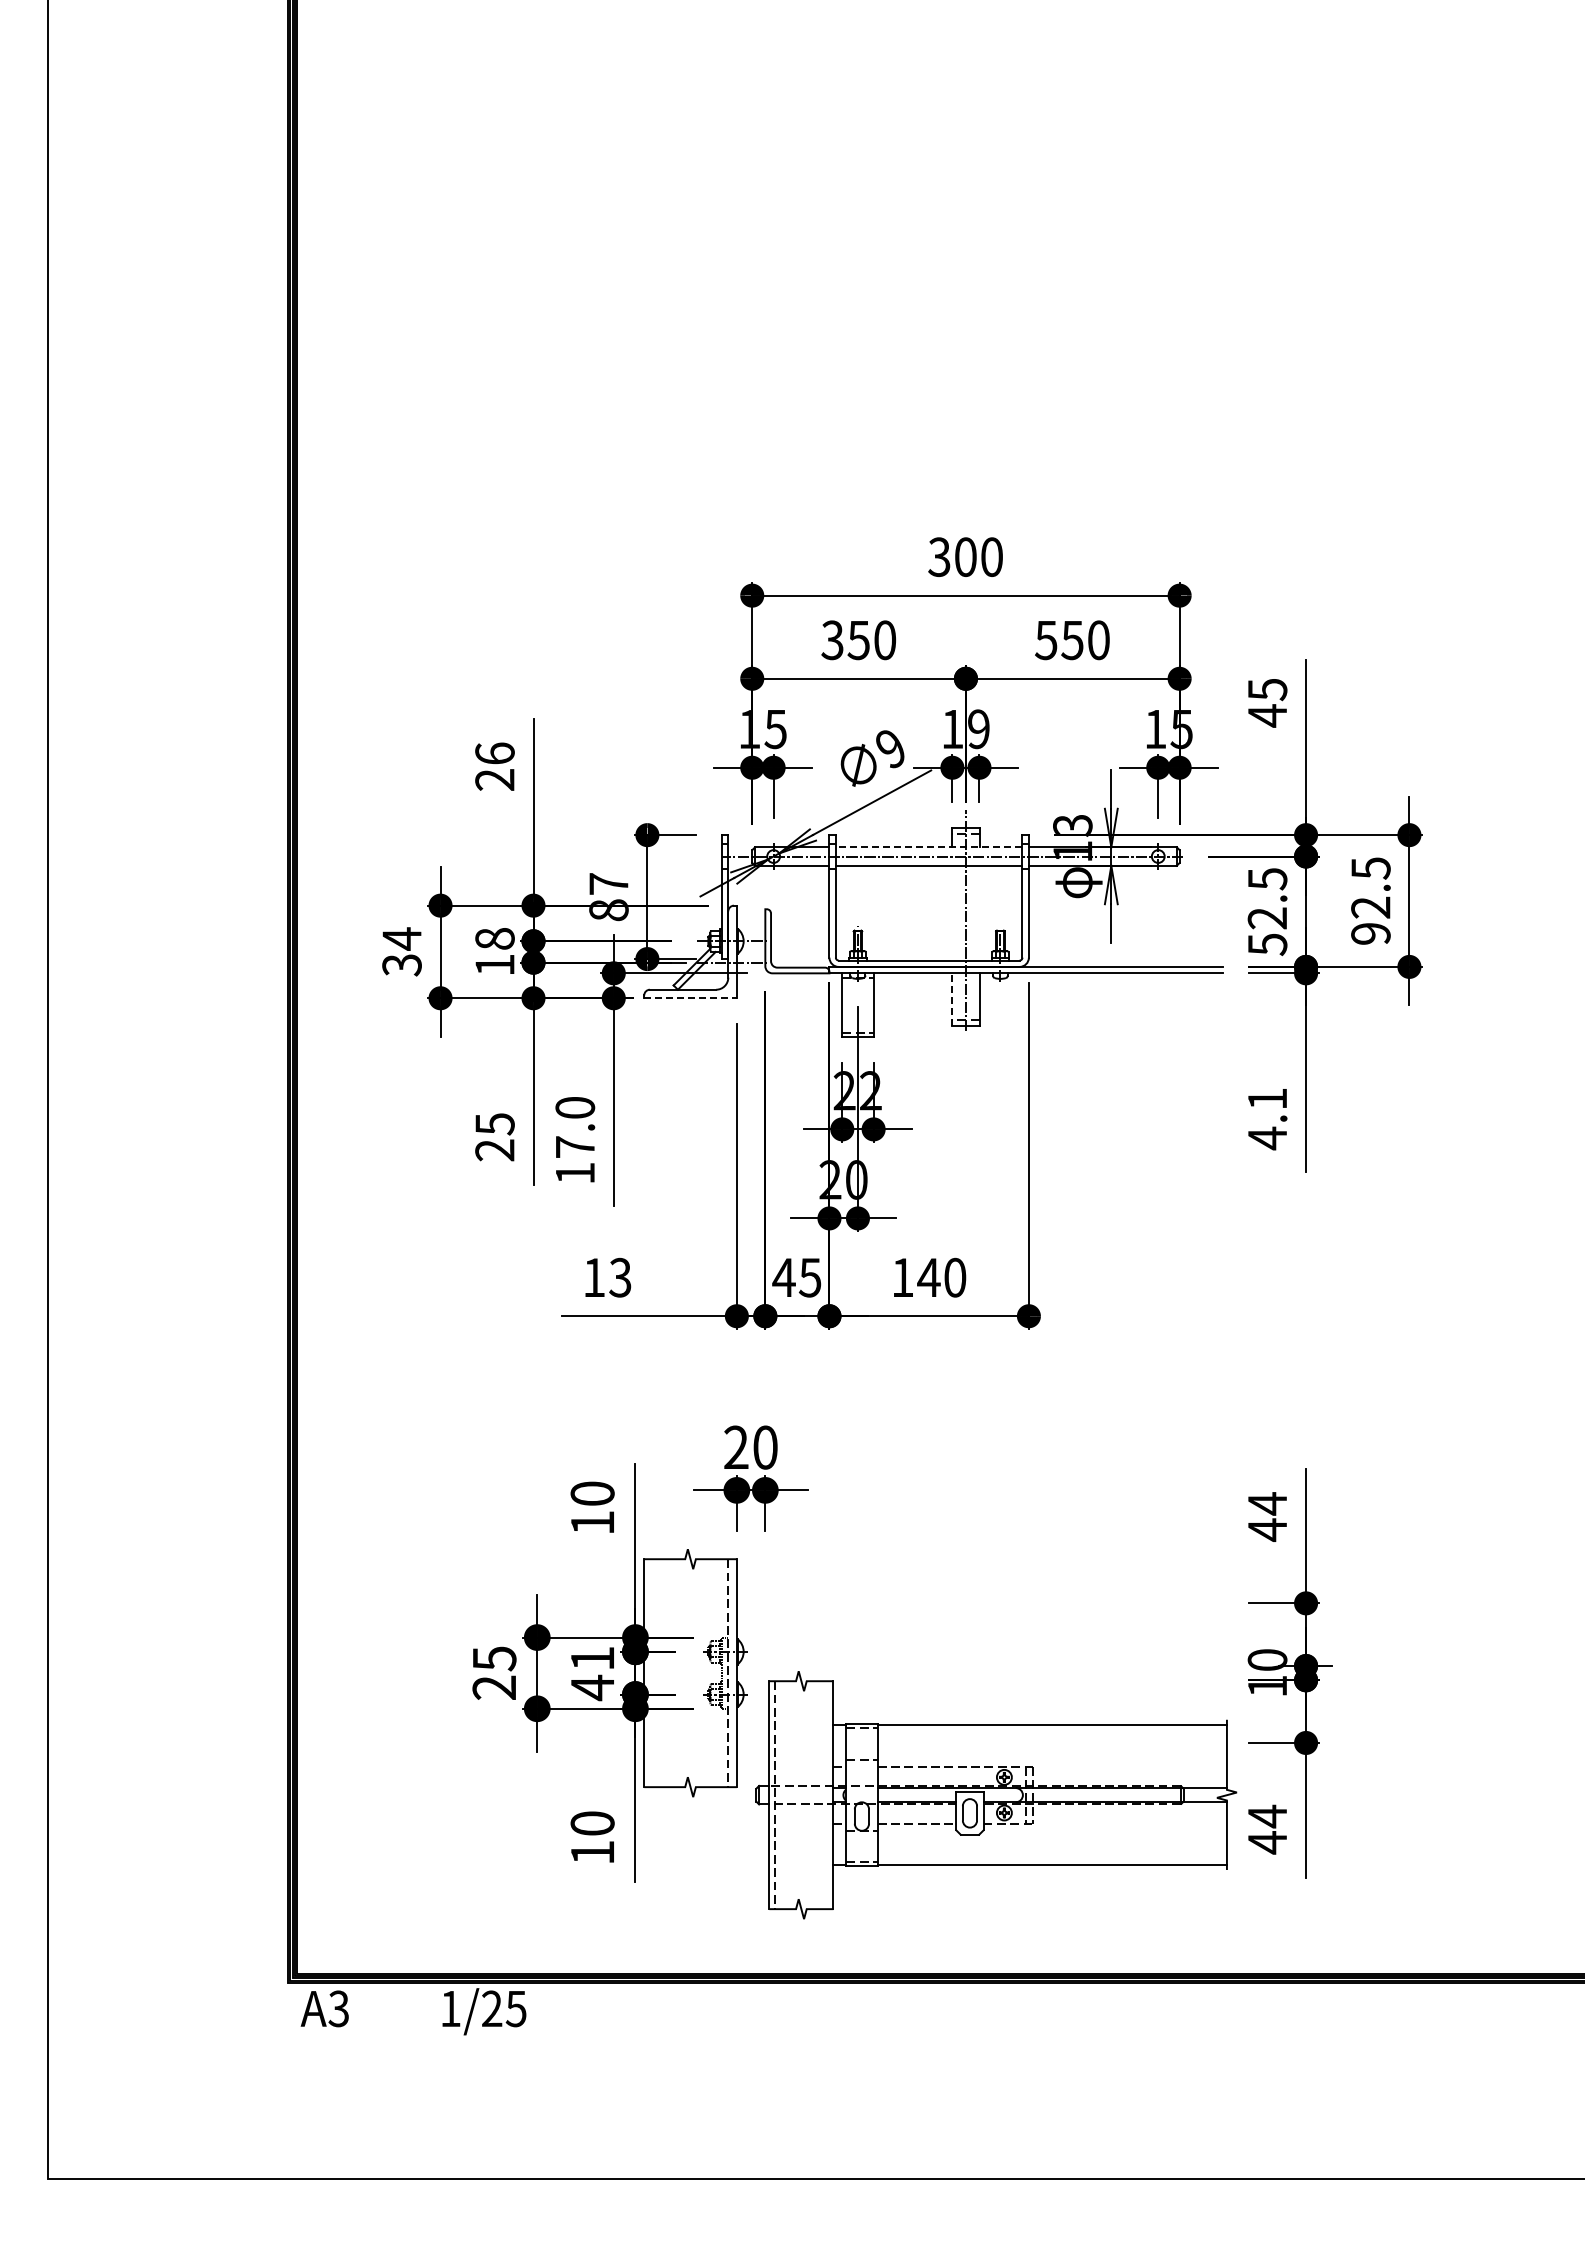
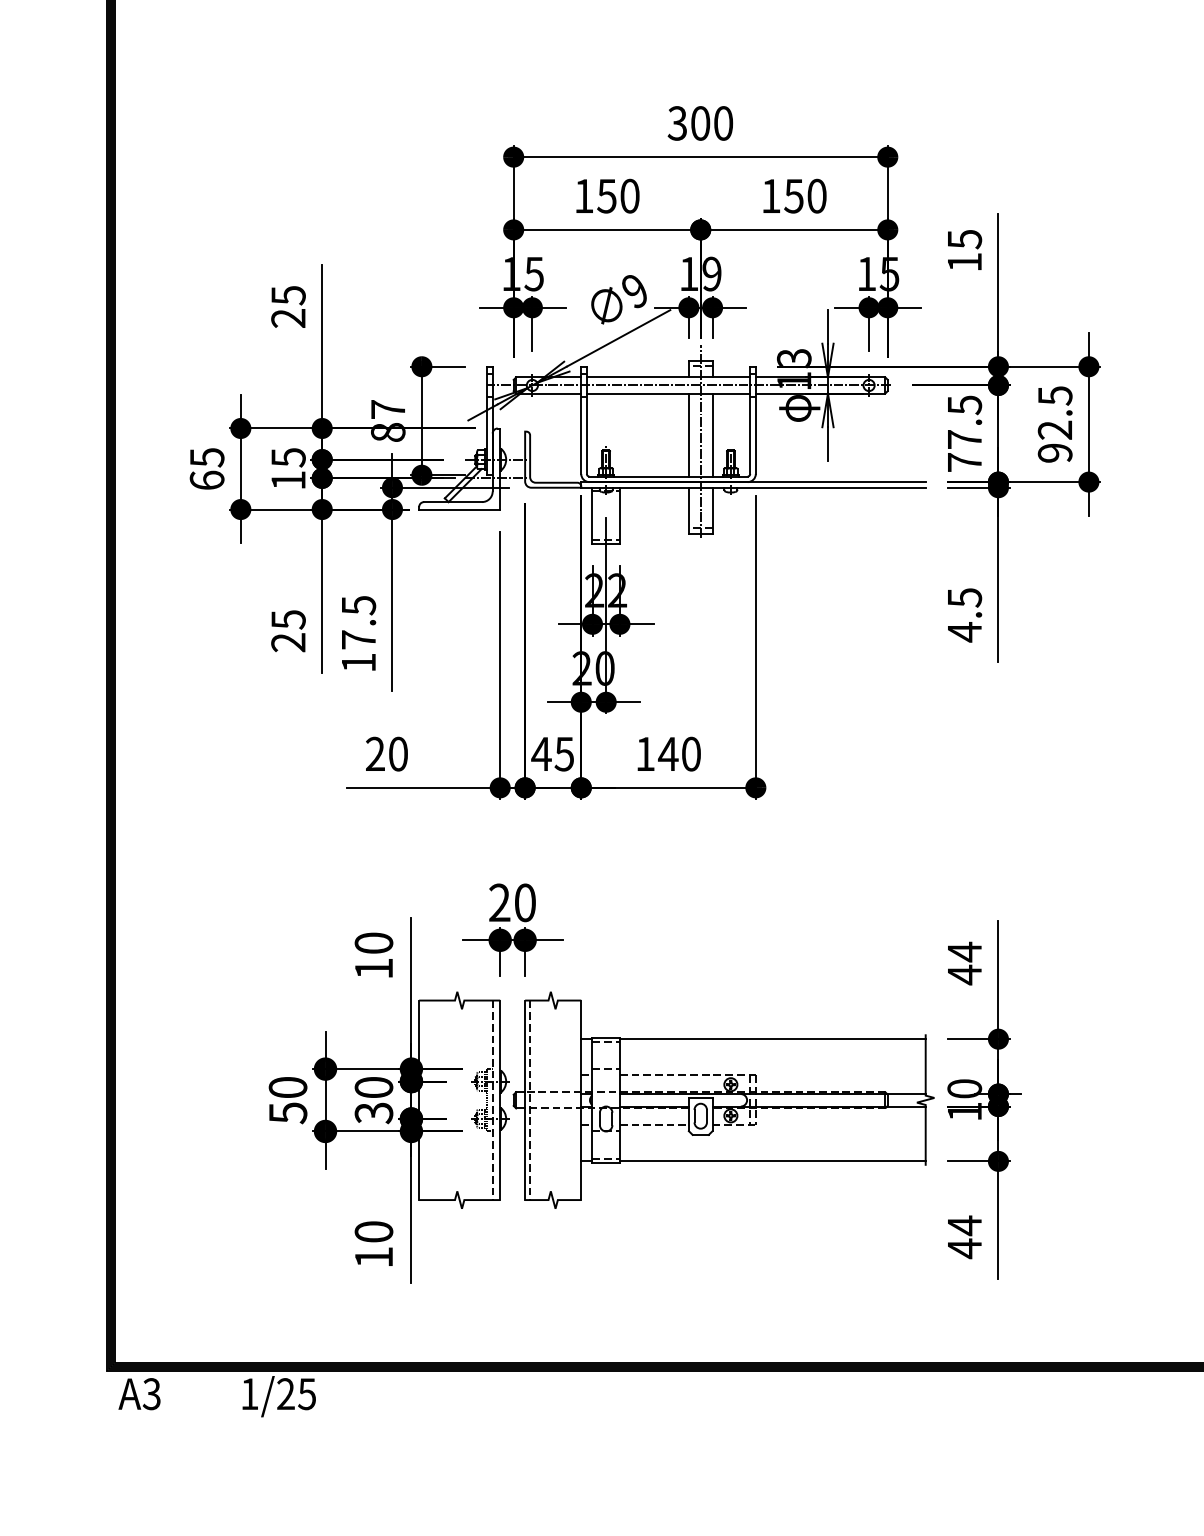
text: (832, 640) -> (583, 196), 350 -> 150
text: (1046, 640) -> (771, 196), 550 -> 150
text: (1267, 715) -> (964, 262), 45 -> 15
text: (494, 753) -> (288, 295), 26 -> 25
line: (928, 847) -> (667, 377), dashed -> solid
line: (952, 912) -> (688, 434), added
line: (979, 912) -> (712, 434), added
text: (1267, 931) -> (964, 451), 52.5 -> 77.5
text: (494, 939) -> (288, 458), 18 -> 15
text: (401, 951) -> (206, 468), 34 -> 65
line: (691, 998) -> (460, 509), dashed -> solid
line: (952, 999) -> (688, 510), dashed -> solid
text: (1267, 1099) -> (964, 598), 4.1 -> 4.5
text: (575, 1108) -> (358, 606), 17.0 -> 17.5
text: (607, 1277) -> (386, 753), 13 -> 20
text: (494, 1673) -> (288, 1100), 25 -> 50
text: (592, 1673) -> (373, 1100), 41 -> 30
part: (996, 1795) -> (723, 1100), moved

